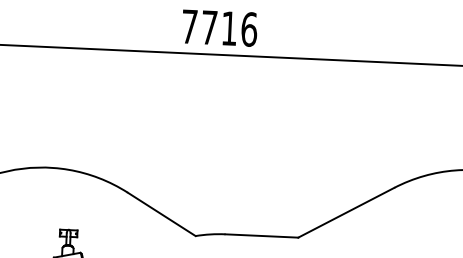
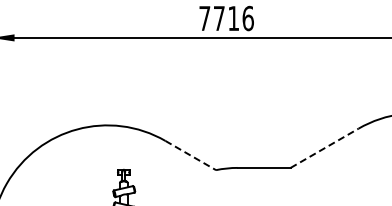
line: (346, 213) -> (324, 148), solid -> dashed
line: (162, 214) -> (191, 155), solid -> dashed

